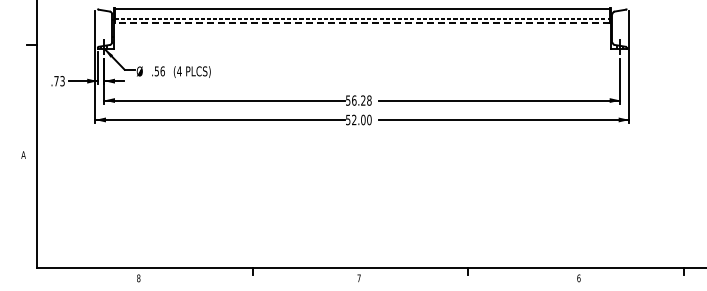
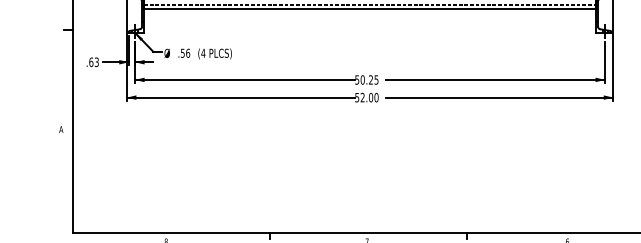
line: (362, 23) -> (370, 9), dashed -> solid
text: (56, 81) -> (91, 62), .73 -> .63
text: (361, 100) -> (369, 79), 56.28 -> 50.25

